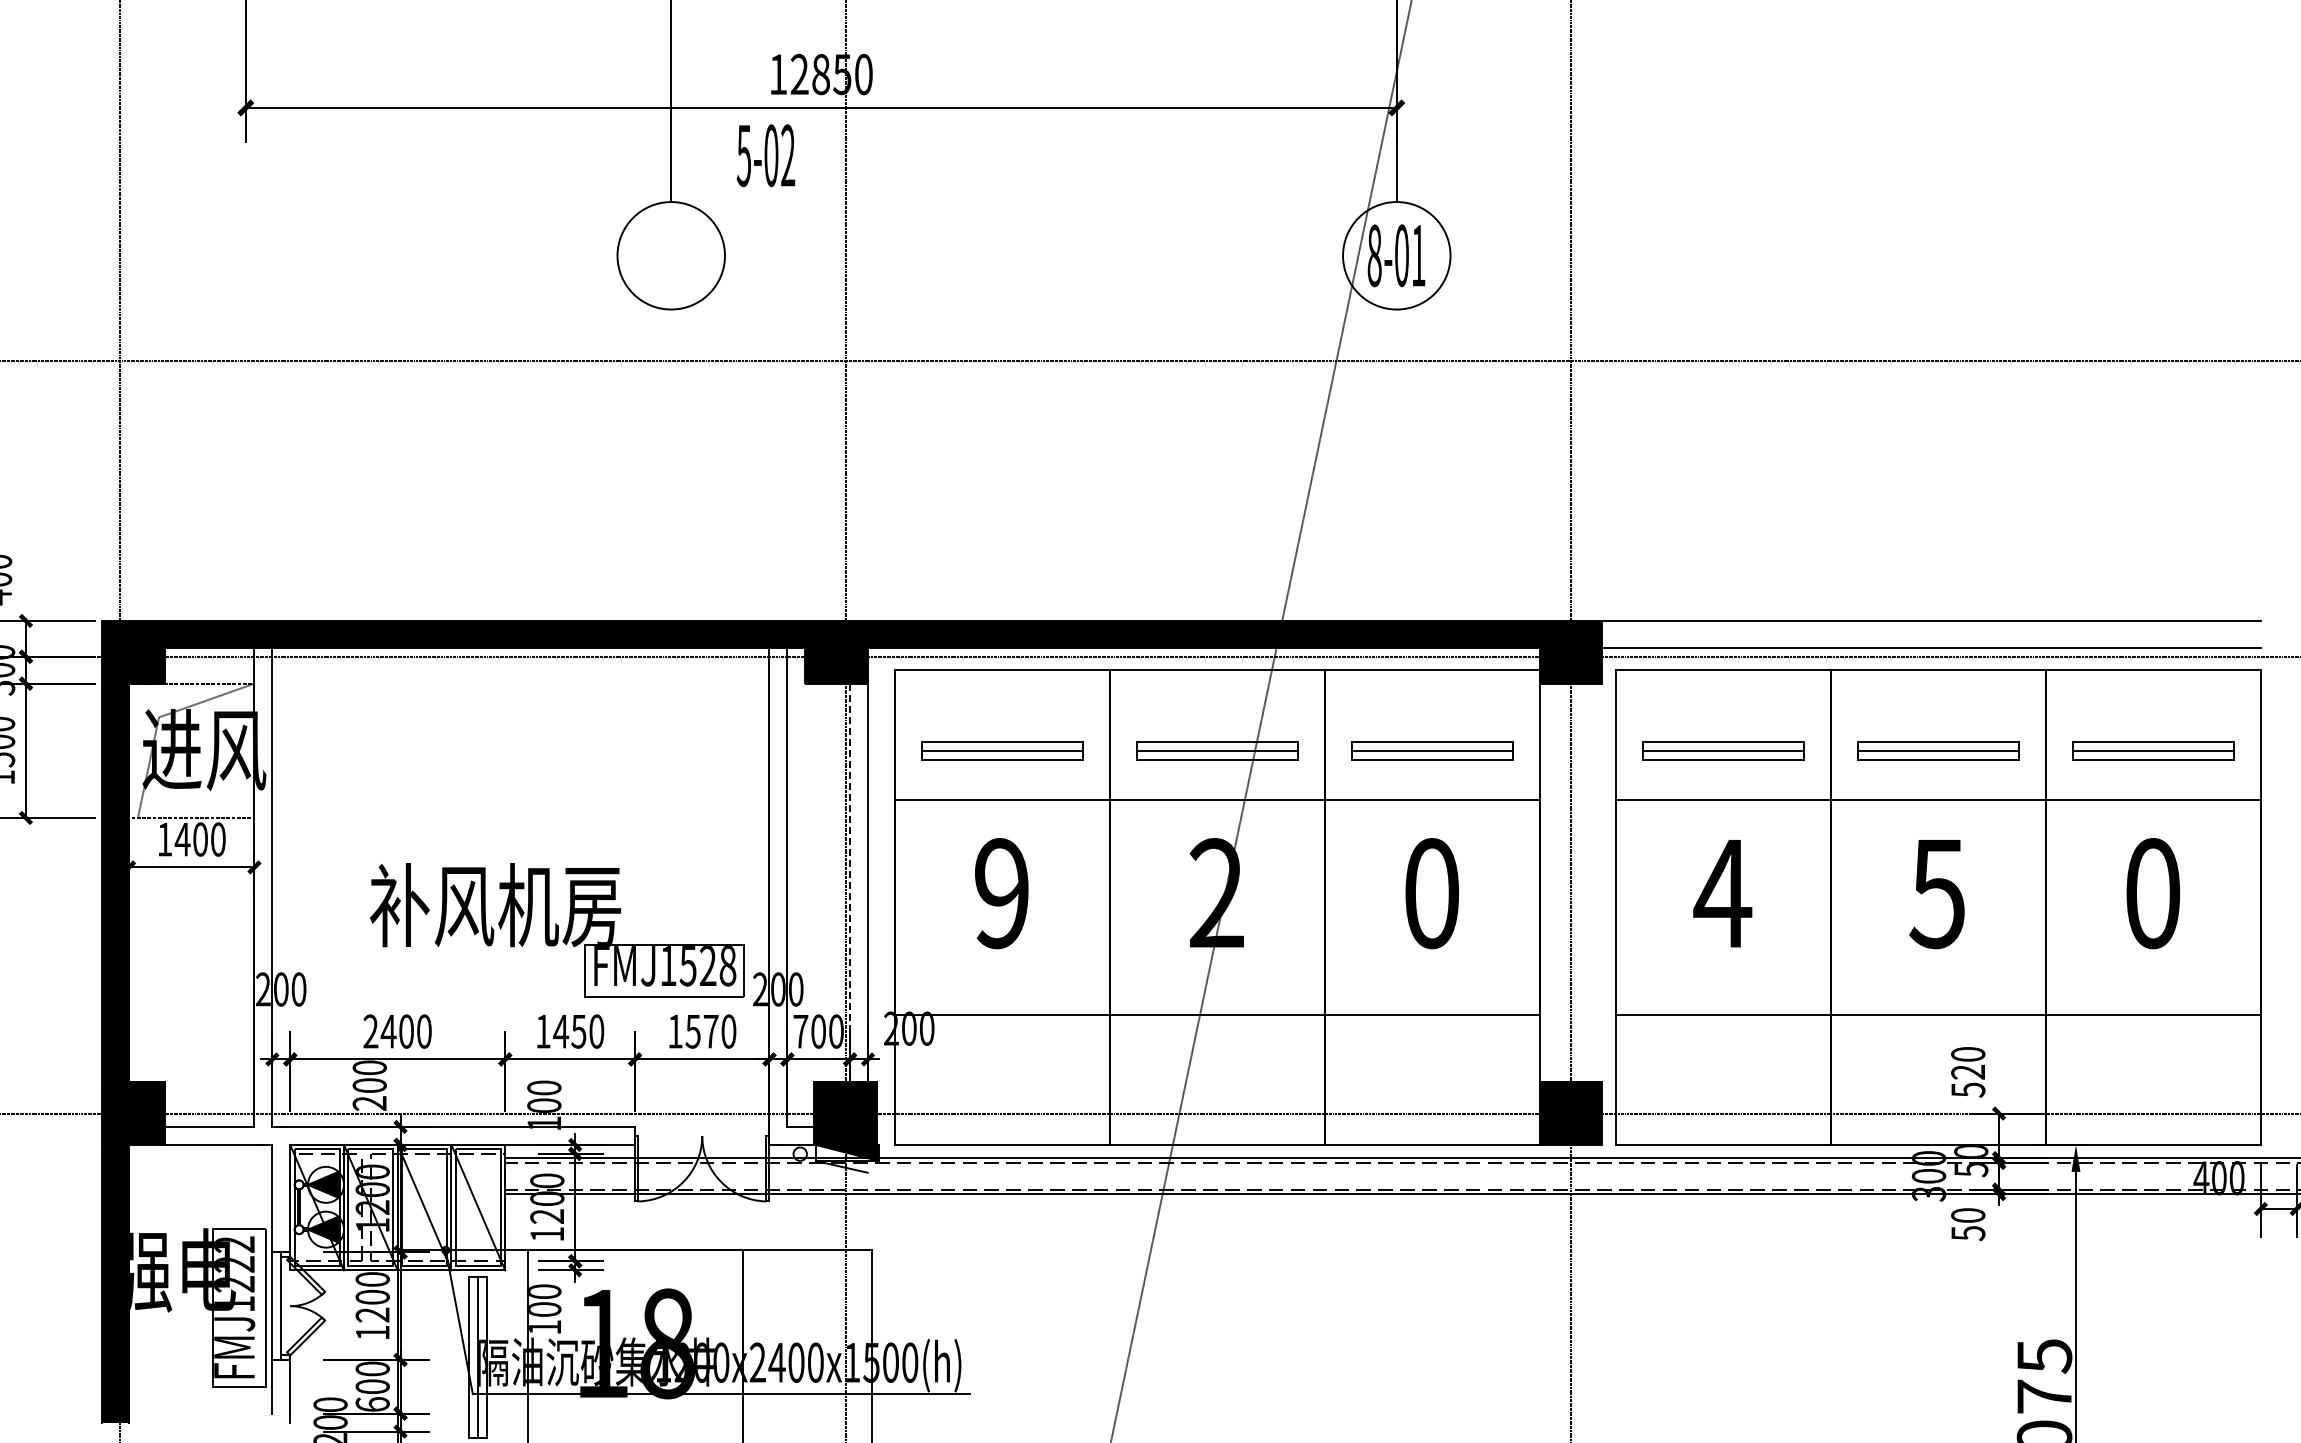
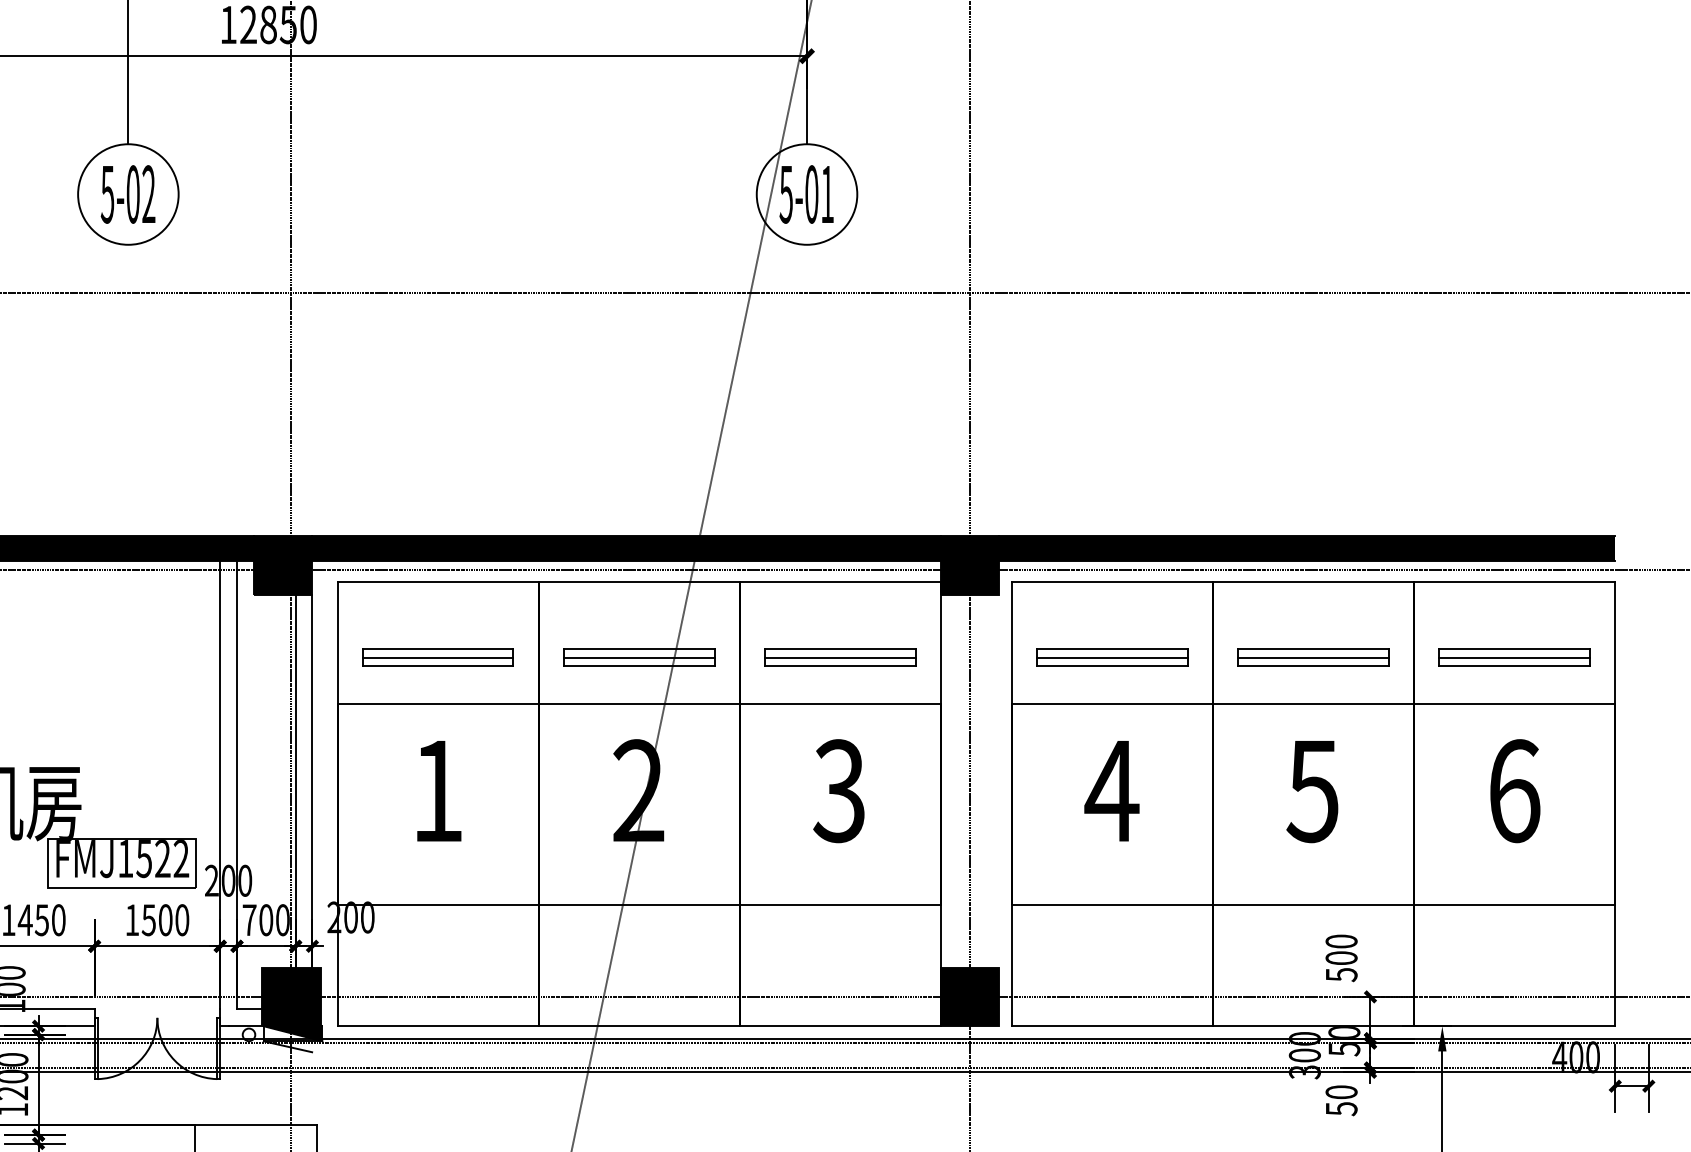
text: (765, 155) -> (127, 194), moved
text: (1374, 255) -> (786, 194), 8-01 -> 5-01
fill: (1931, 633) -> (1307, 547), added
line: (850, 883) -> (296, 781), dashed -> solid
text: (1001, 893) -> (437, 791), 9 -> 1
text: (1431, 893) -> (839, 791), 0 -> 3
text: (2153, 893) -> (1514, 791), 0 -> 6
text: (727, 966) -> (180, 859), FMJ1528 -> FMJ1522
text: (710, 1031) -> (165, 920), 1570 -> 1500
text: (1968, 1071) -> (1341, 957), 520 -> 500

